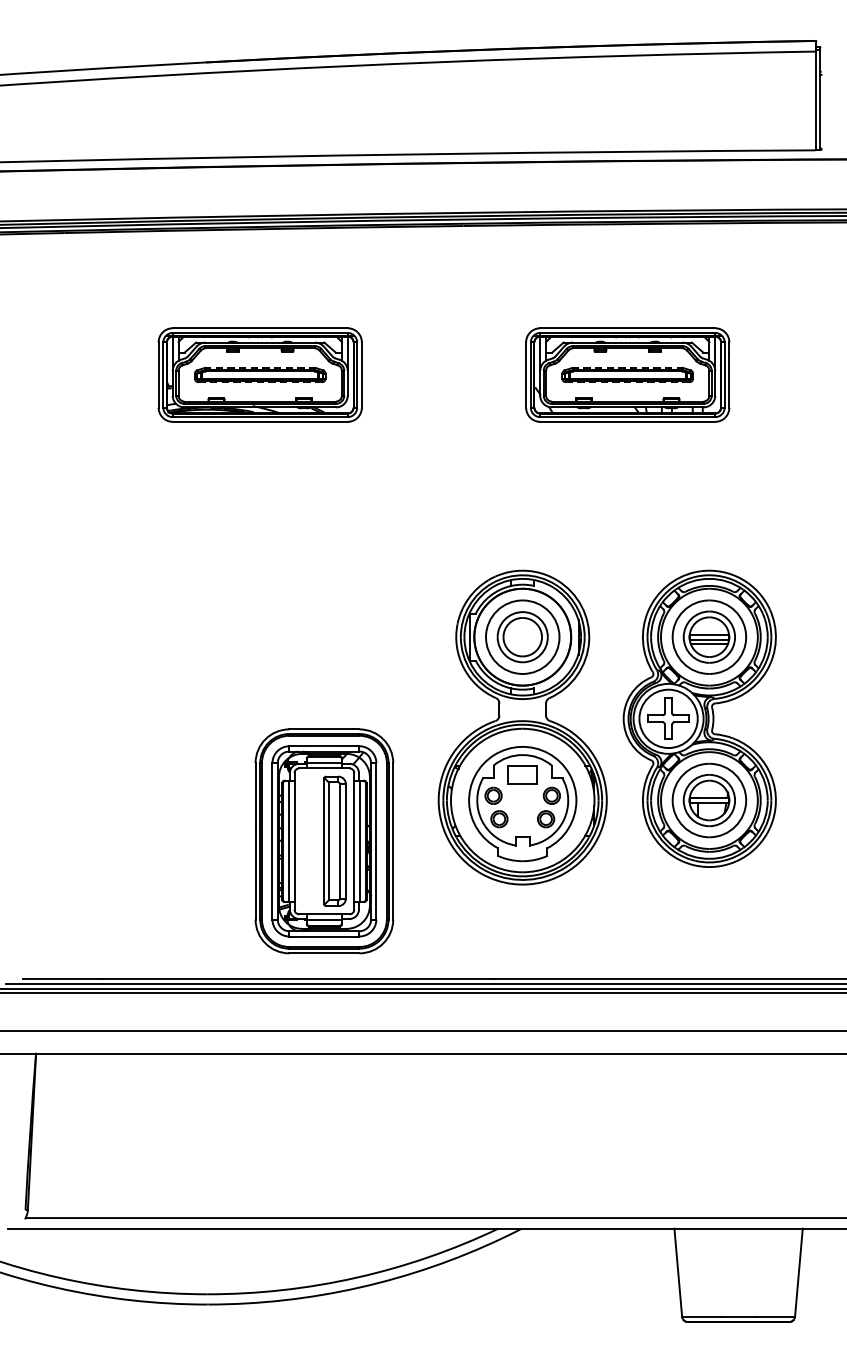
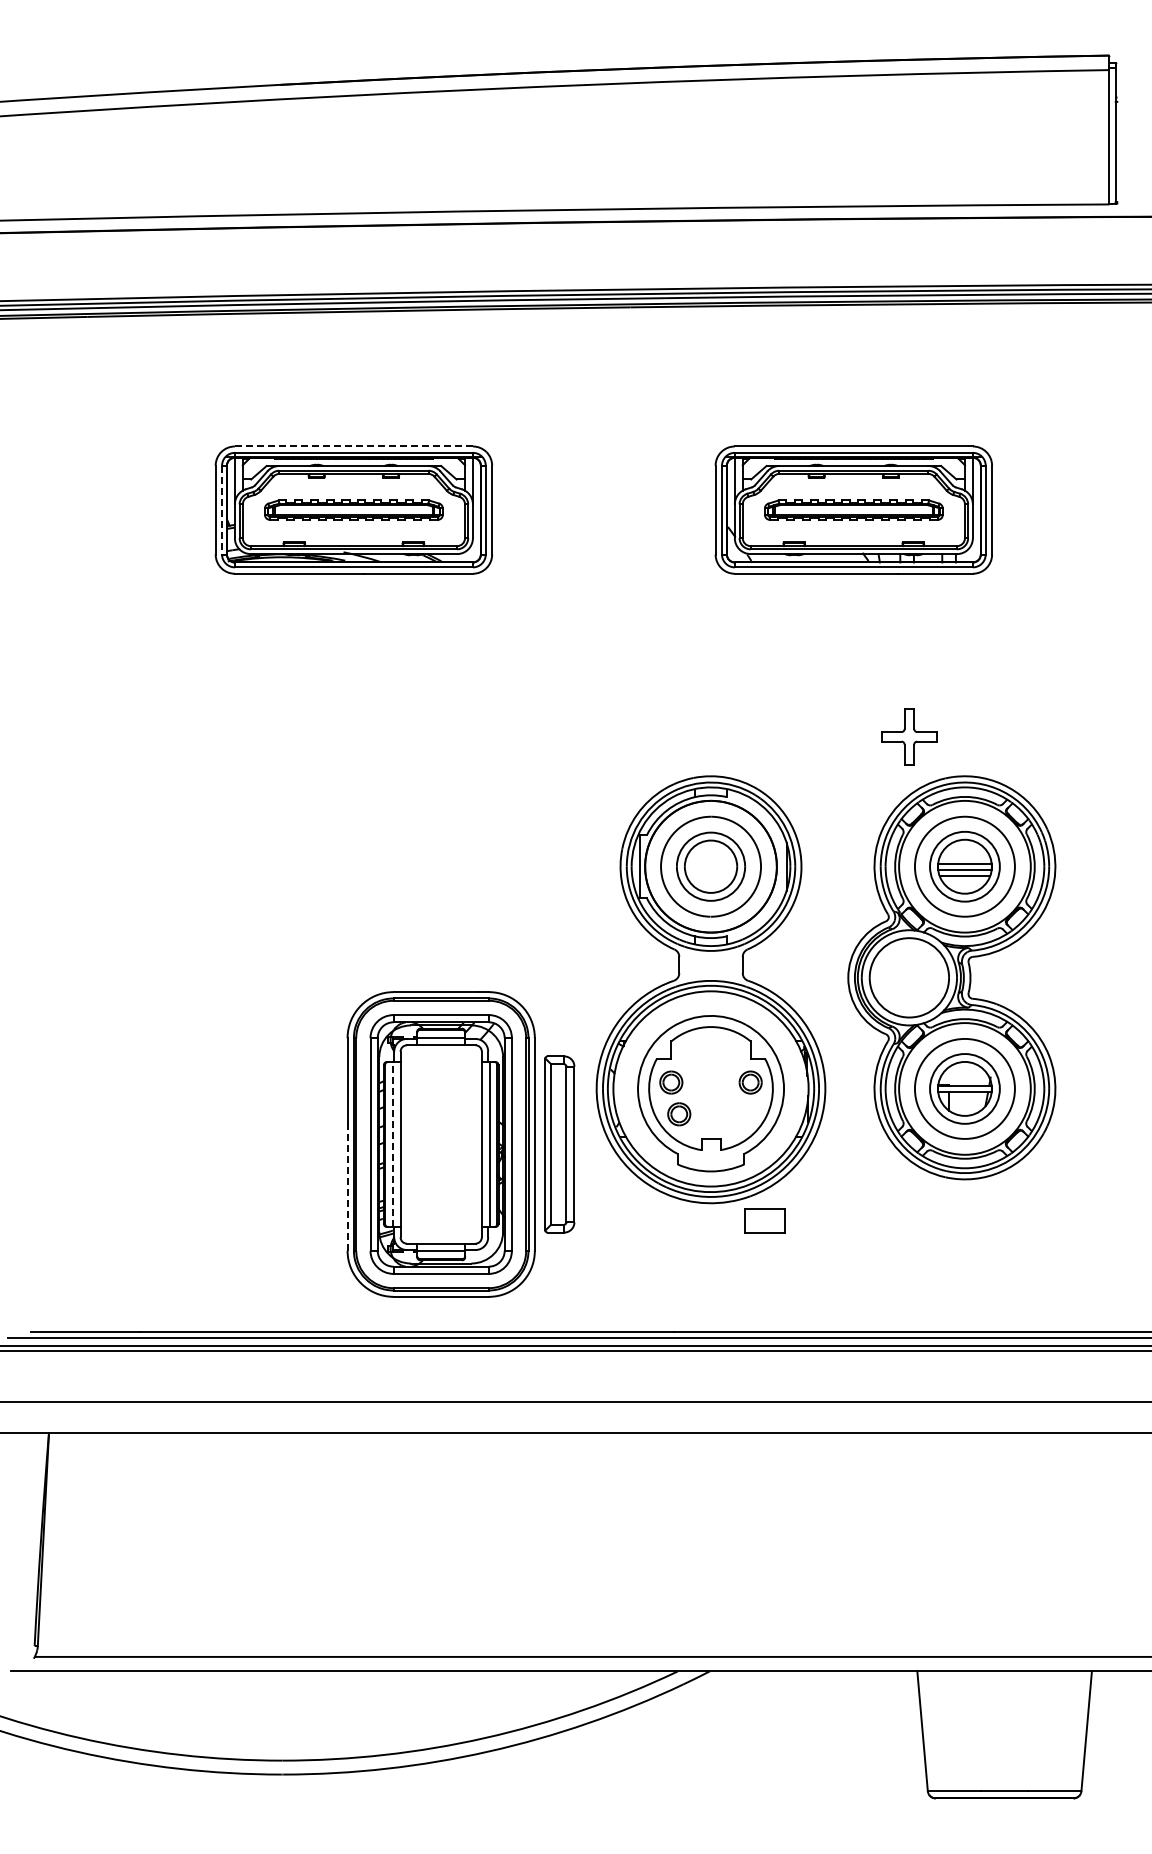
line: (260, 328) -> (354, 446), solid -> dashed
line: (163, 375) -> (222, 510), solid -> dashed
part: (668, 718) -> (909, 736), moved
part: (522, 774) -> (764, 1220), moved
part: (545, 819) -> (742, 1114), removed
line: (288, 841) -> (392, 1144), solid -> dashed
part: (334, 841) -> (559, 1144), moved
line: (255, 872) -> (347, 1186), solid -> dashed

